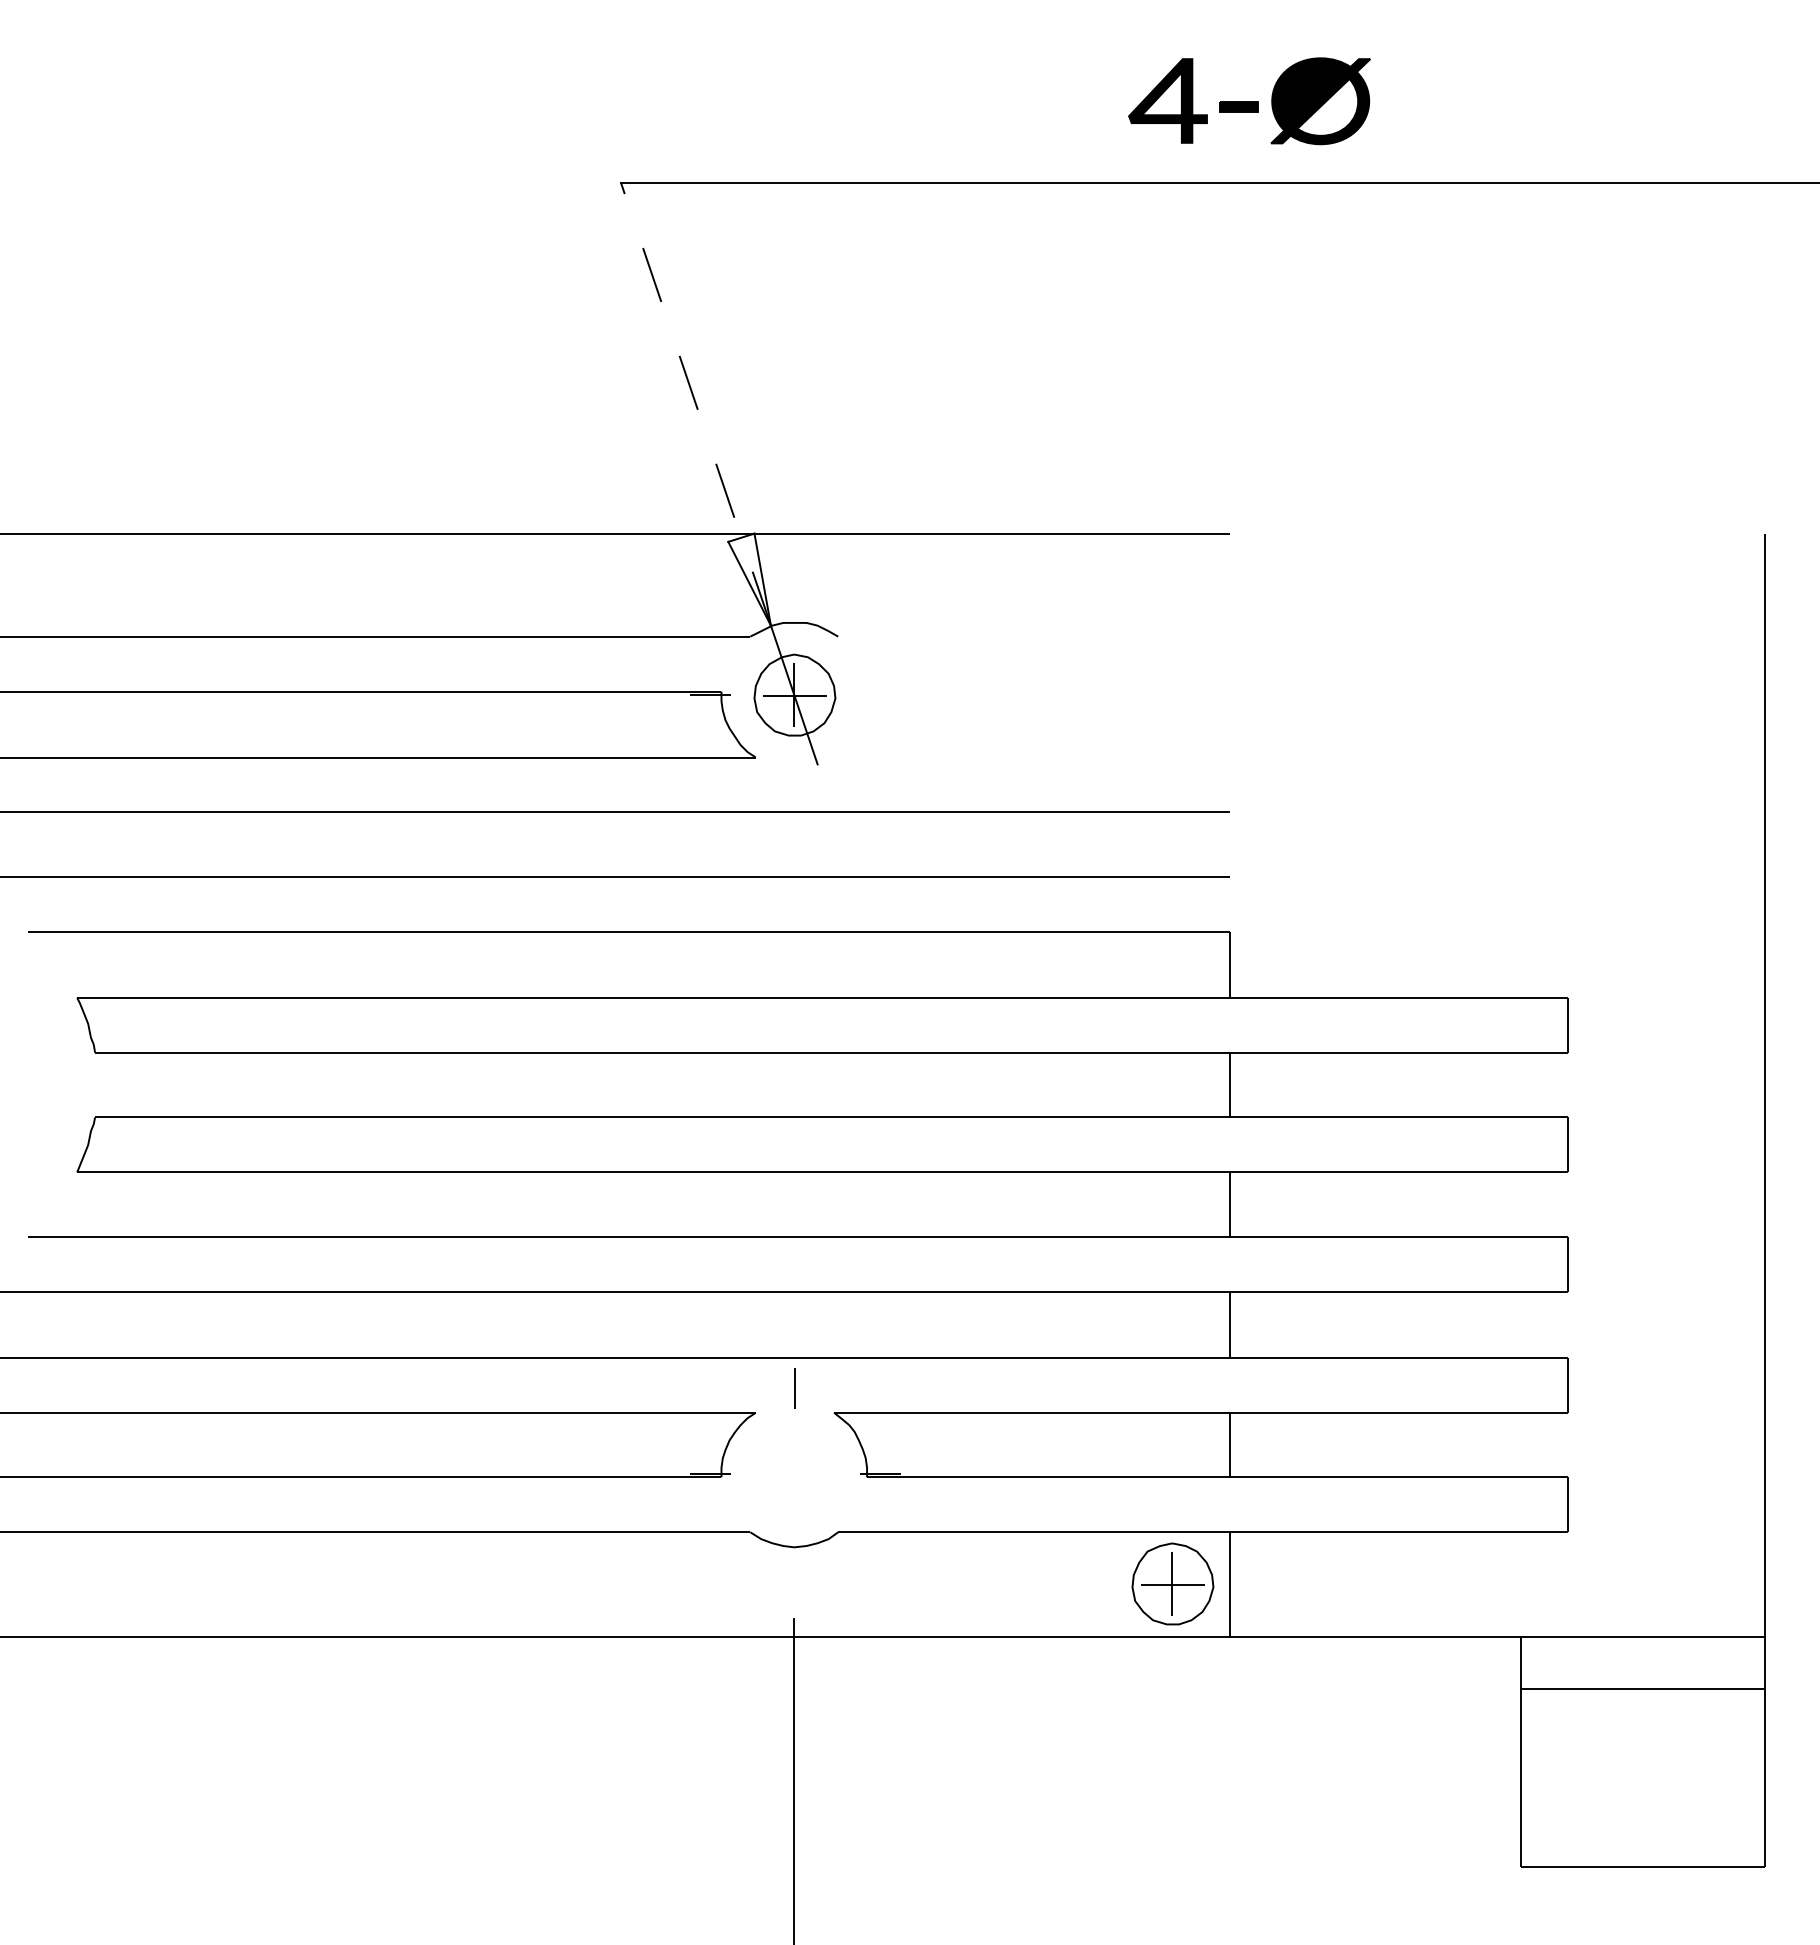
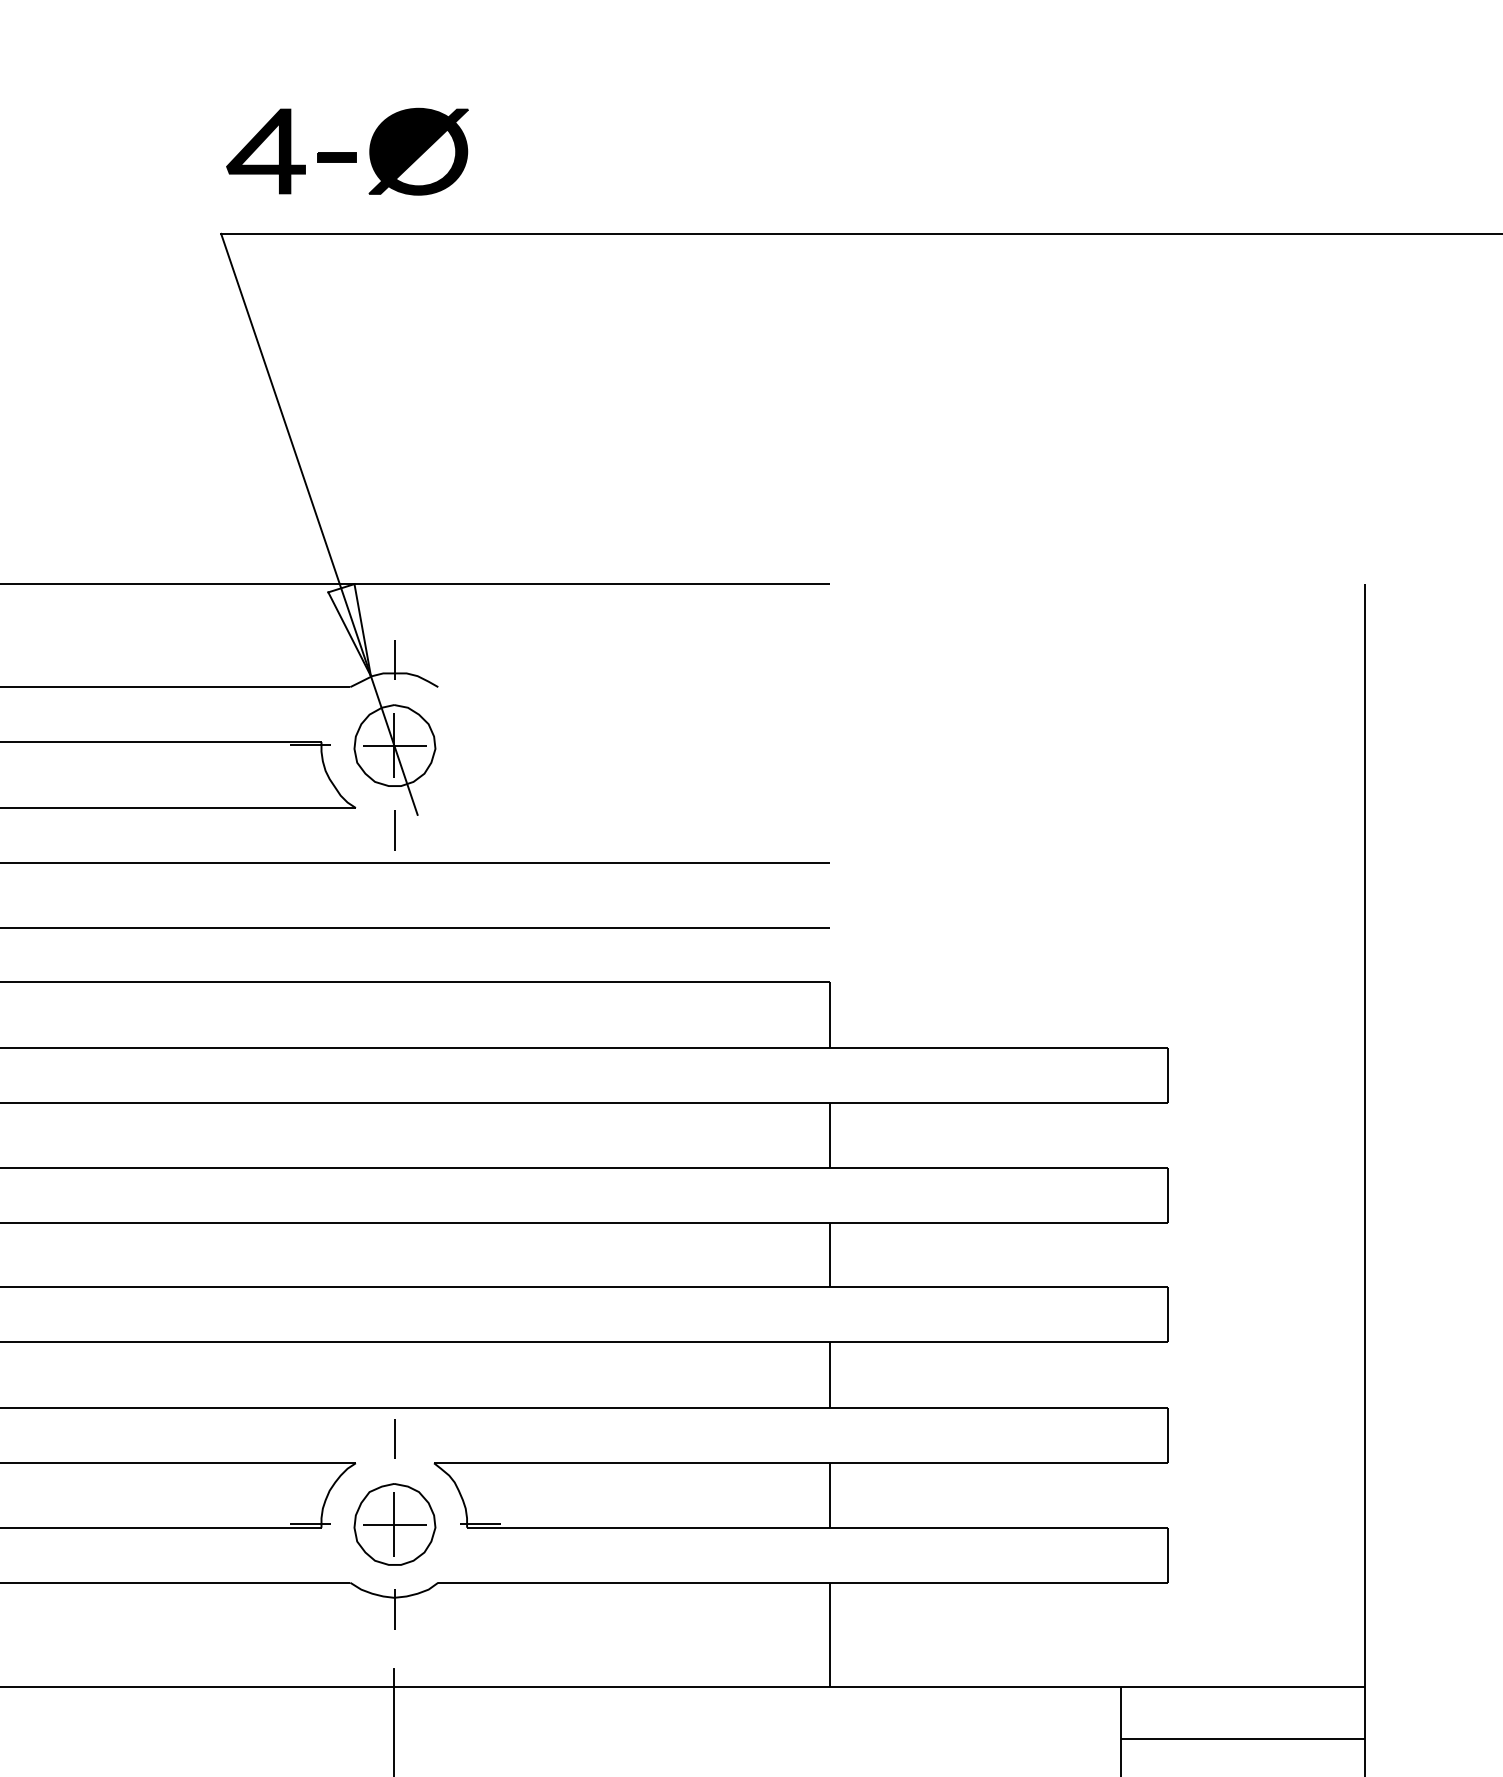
part: (1249, 101) -> (347, 151), moved
line: (695, 404) -> (295, 454), dashed -> solid
line: (795, 609) -> (395, 659), added
line: (794, 779) -> (394, 829), added
line: (795, 1558) -> (395, 1608), added
part: (1172, 1583) -> (394, 1523), moved

